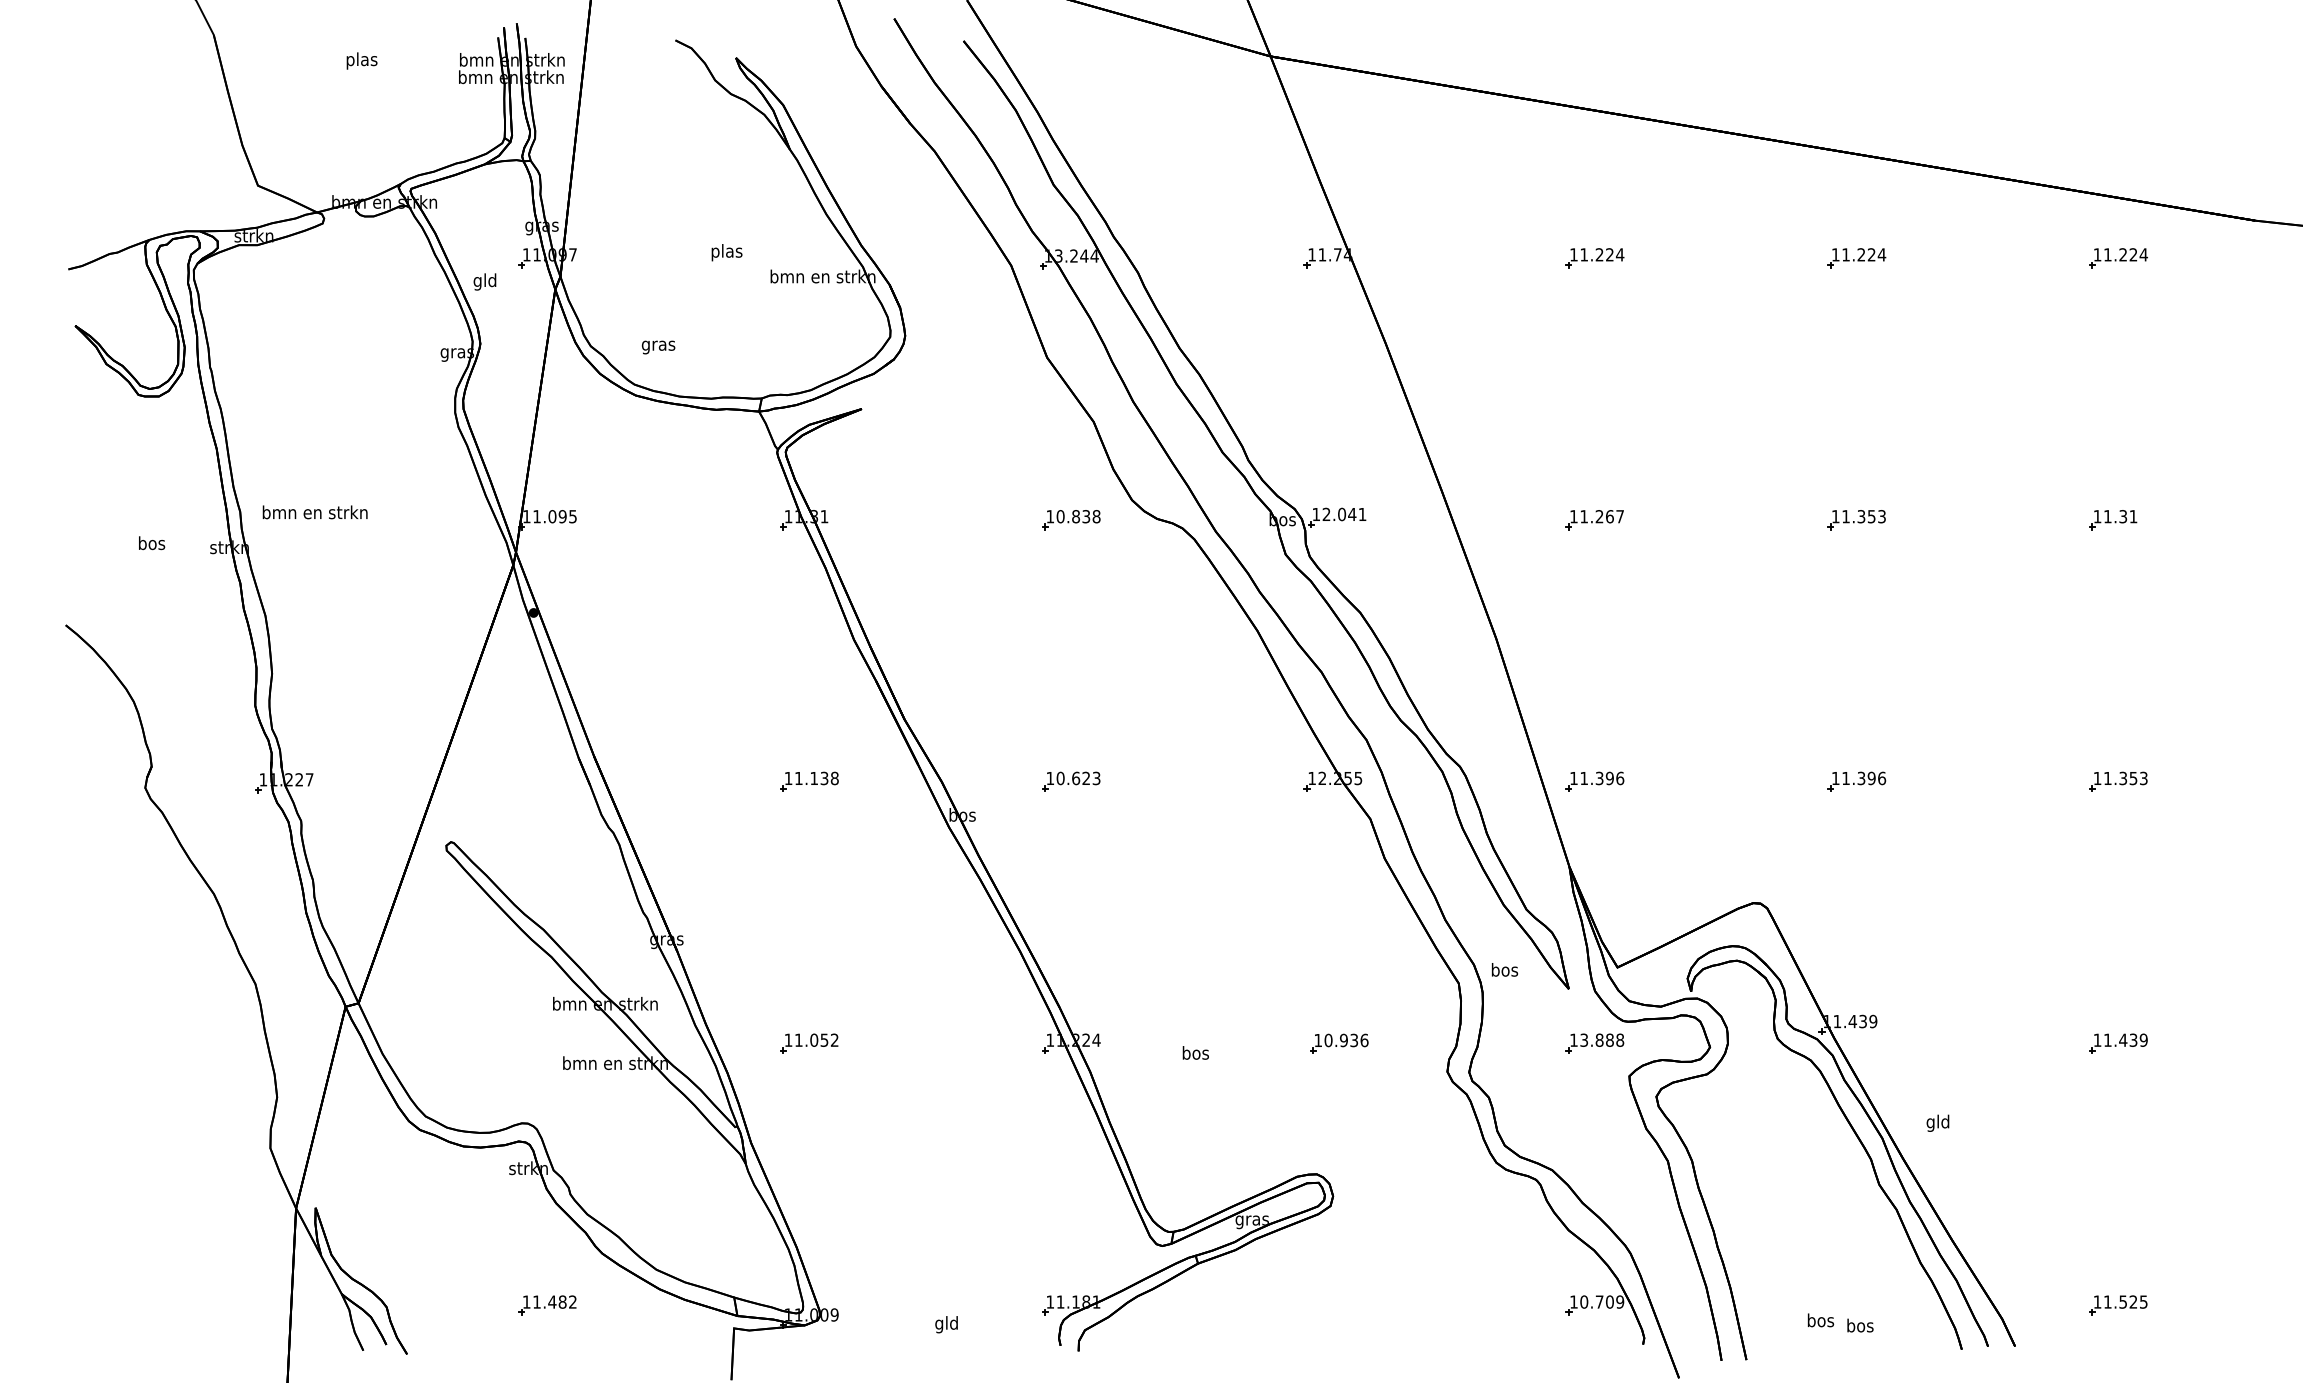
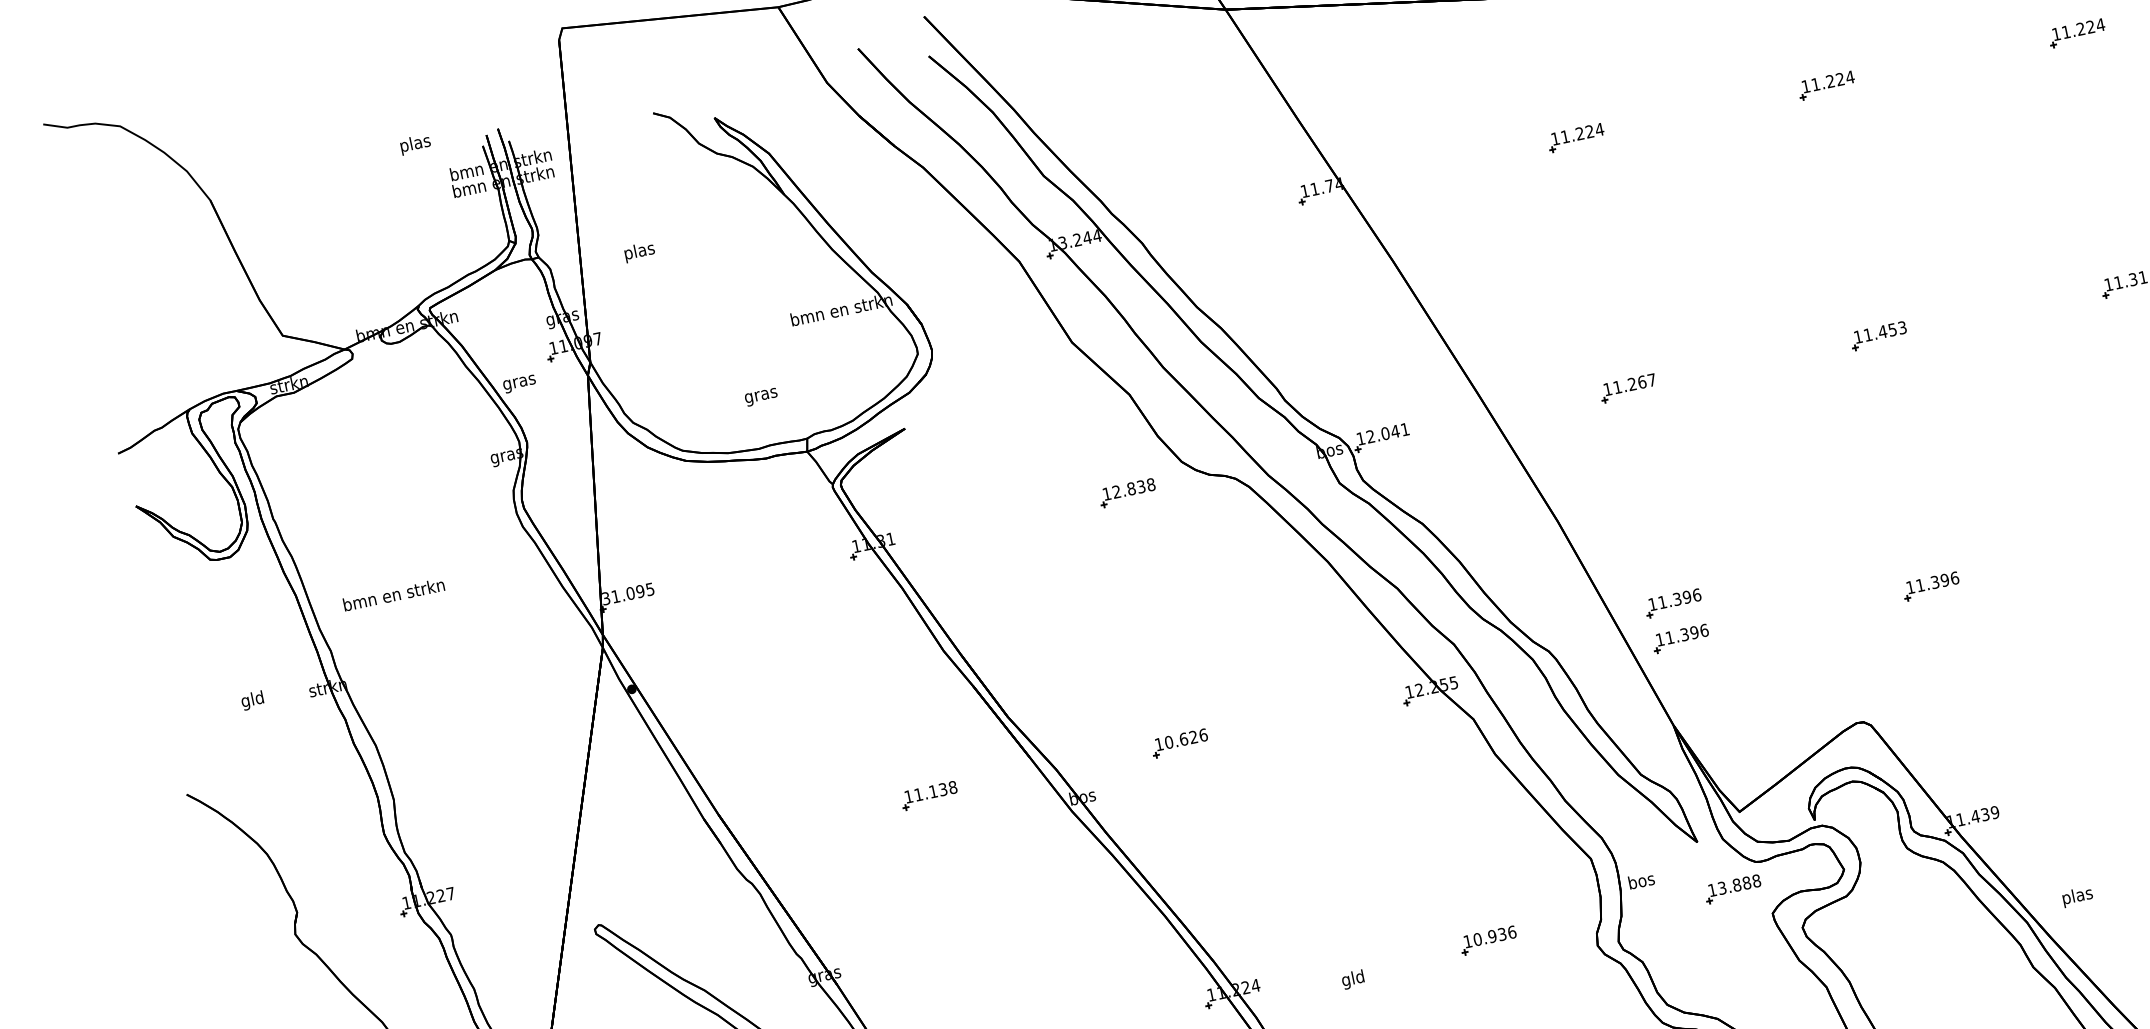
text: (361, 60) -> (414, 144), moved
text: (726, 252) -> (639, 252), moved
text: (484, 281) -> (518, 382), gld -> gras
text: (658, 347) -> (761, 397), moved
text: (314, 512) -> (393, 594), moved
text: (526, 516) -> (605, 598), 11.095 -> 31.095
text: (1060, 516) -> (1116, 491), 10.838 -> 12.838
text: (1861, 516) -> (1882, 331), 11.353 -> 11.453
text: (152, 544) -> (253, 700), bos -> gld
part: (1594, 744) -> (1673, 603), added
text: (1096, 778) -> (1203, 735), 10.623 -> 10.626
text: (1504, 969) -> (1641, 880), moved
text: (1195, 1054) -> (1353, 979), bos -> gld
text: (1938, 1122) -> (2077, 896), gld -> plas

